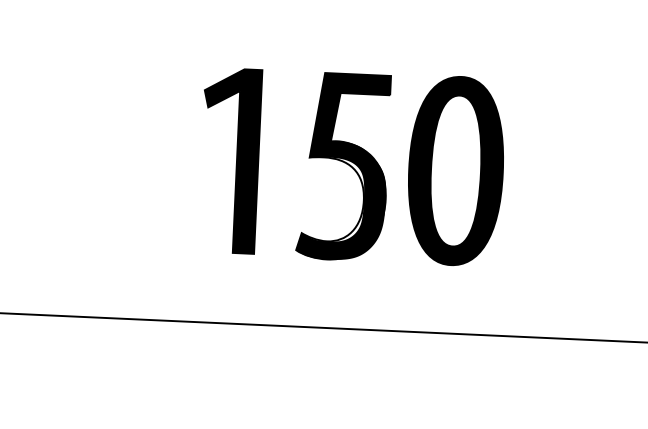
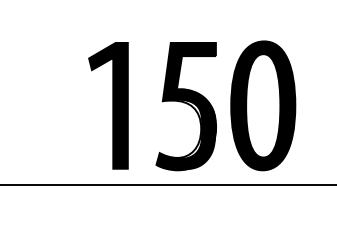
part: (350, 165) -> (191, 105), size x1.4

